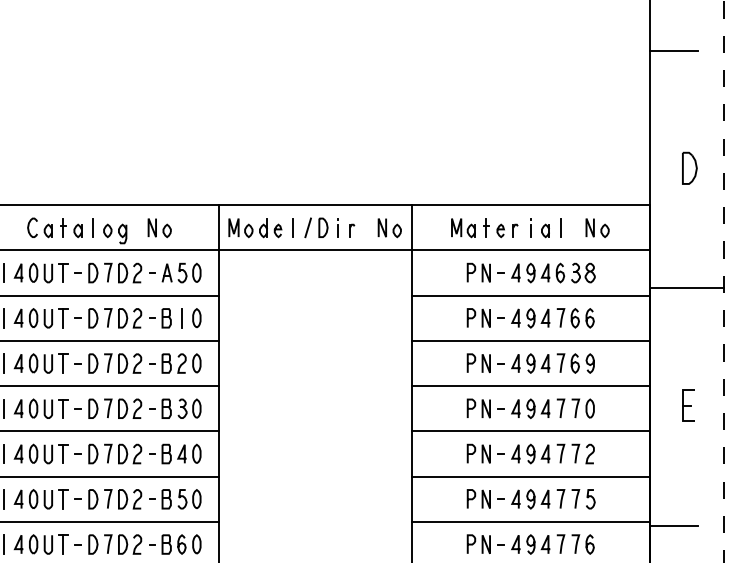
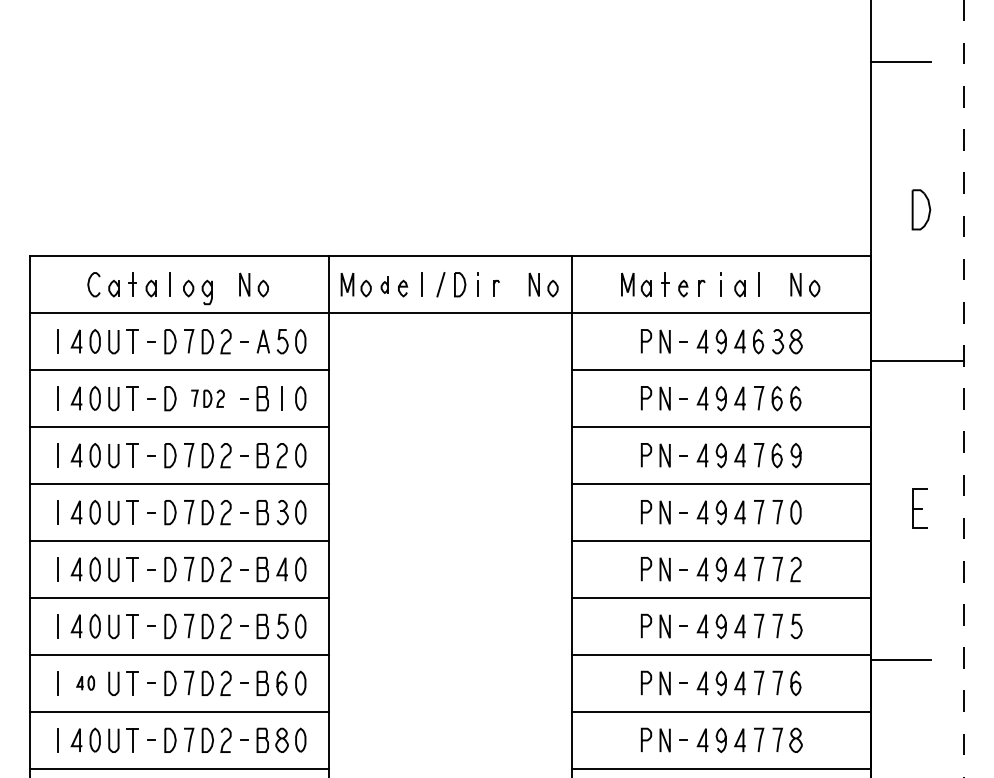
part: (263, 227) -> (384, 284), size x0.7
part: (122, 318) -> (207, 398), size x0.7
part: (25, 543) -> (85, 682), size x0.6

